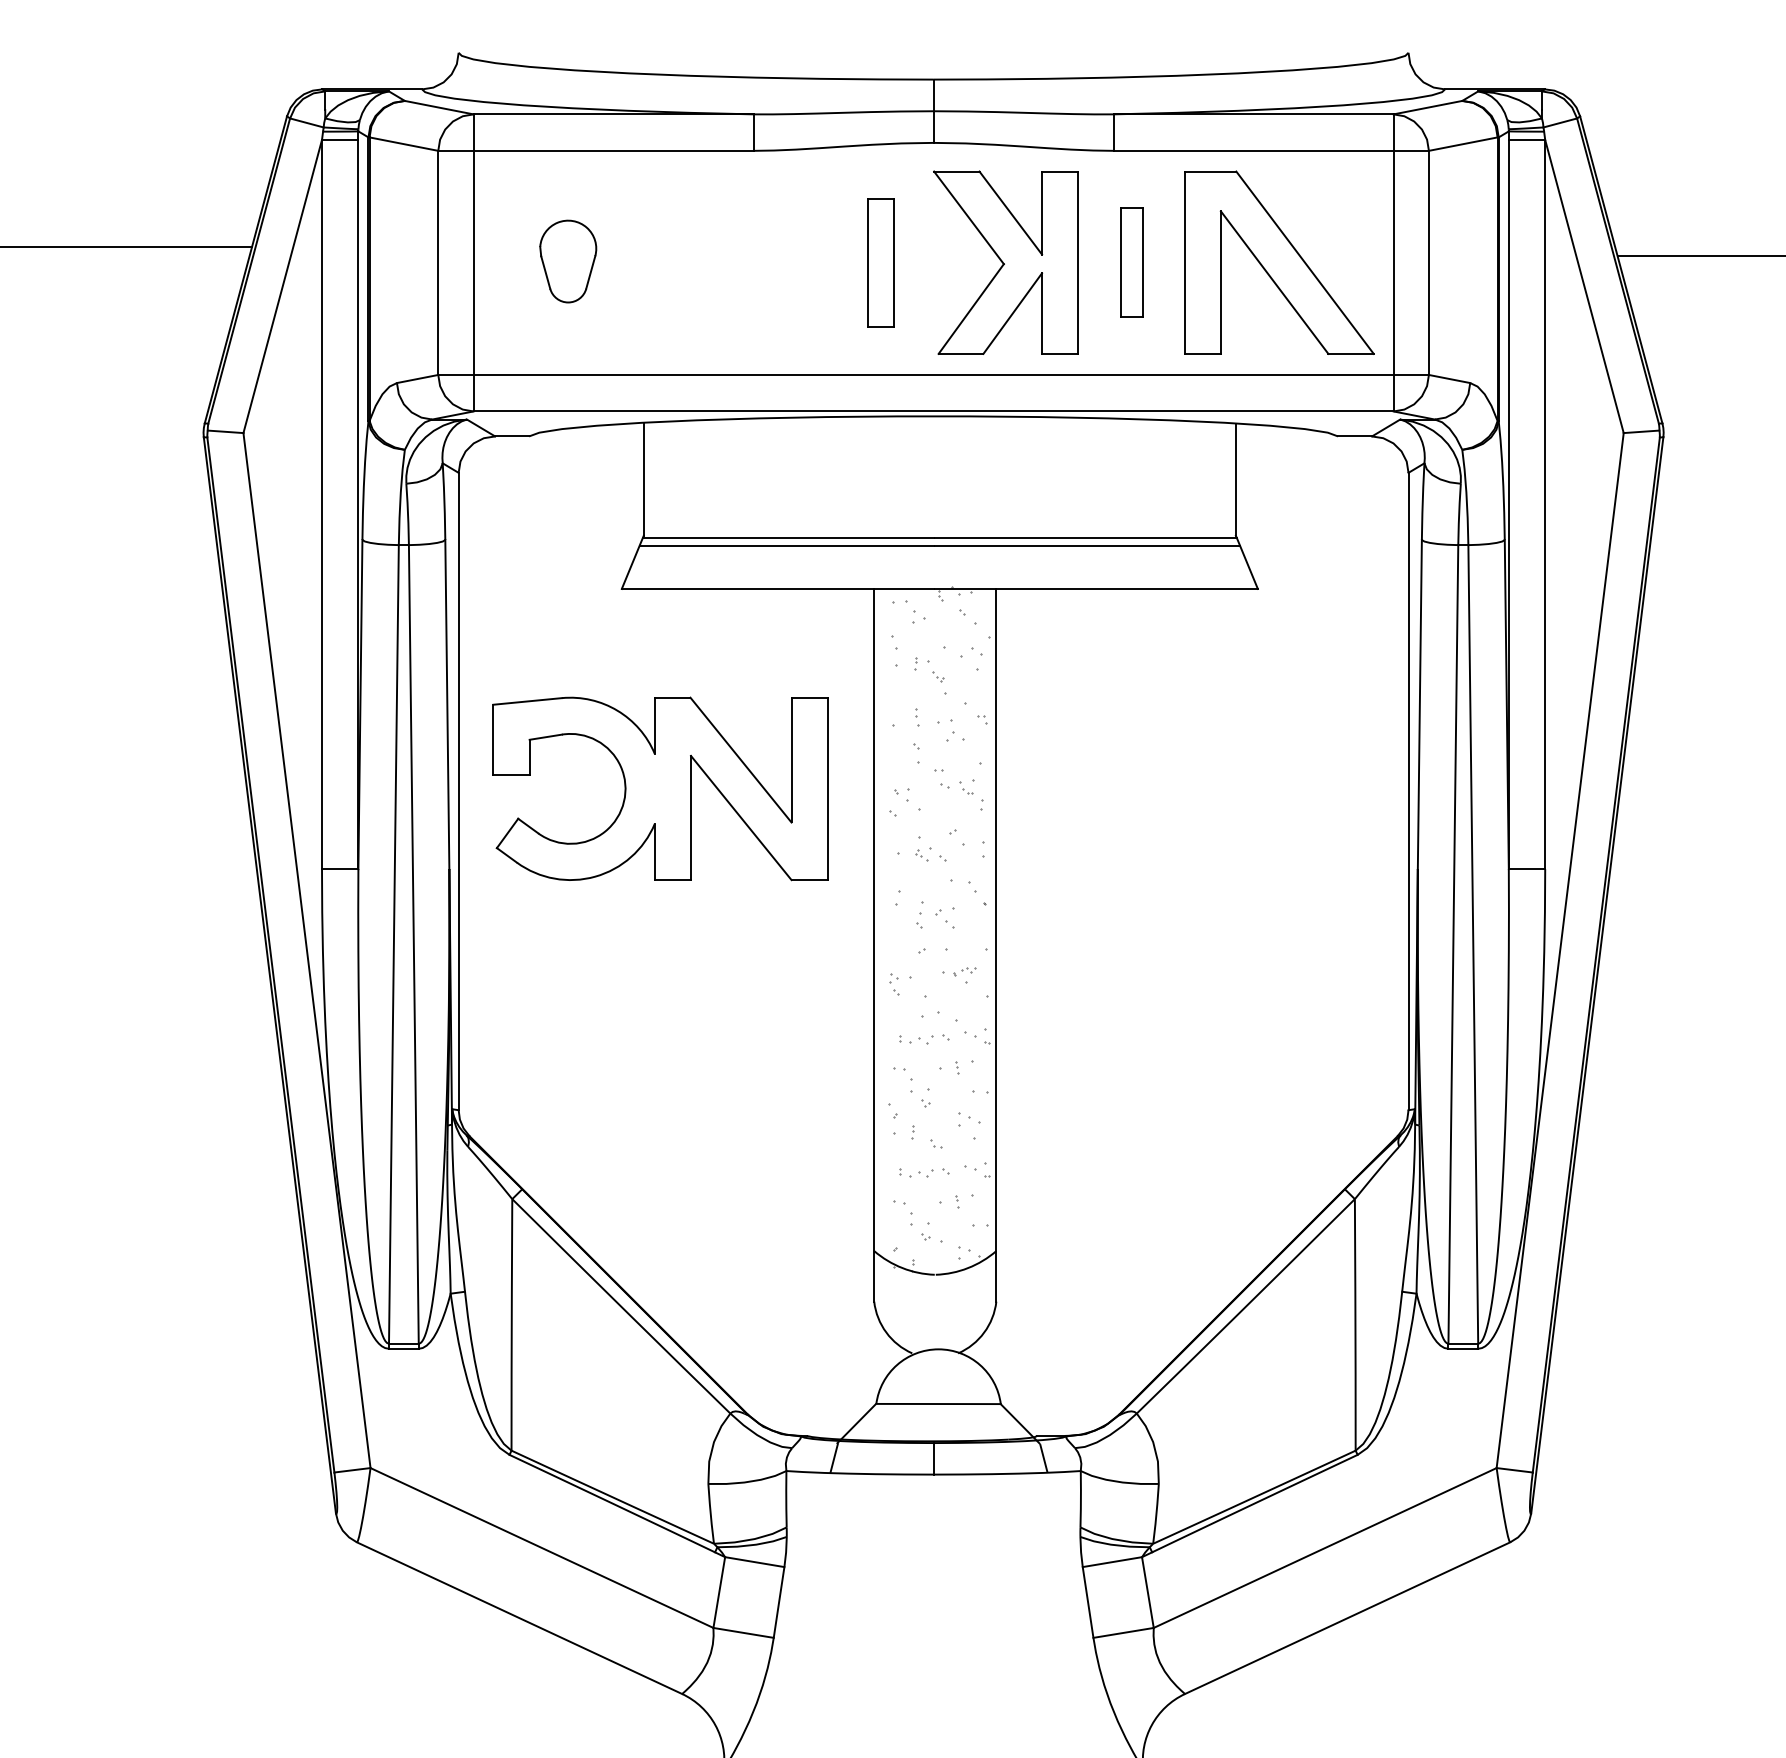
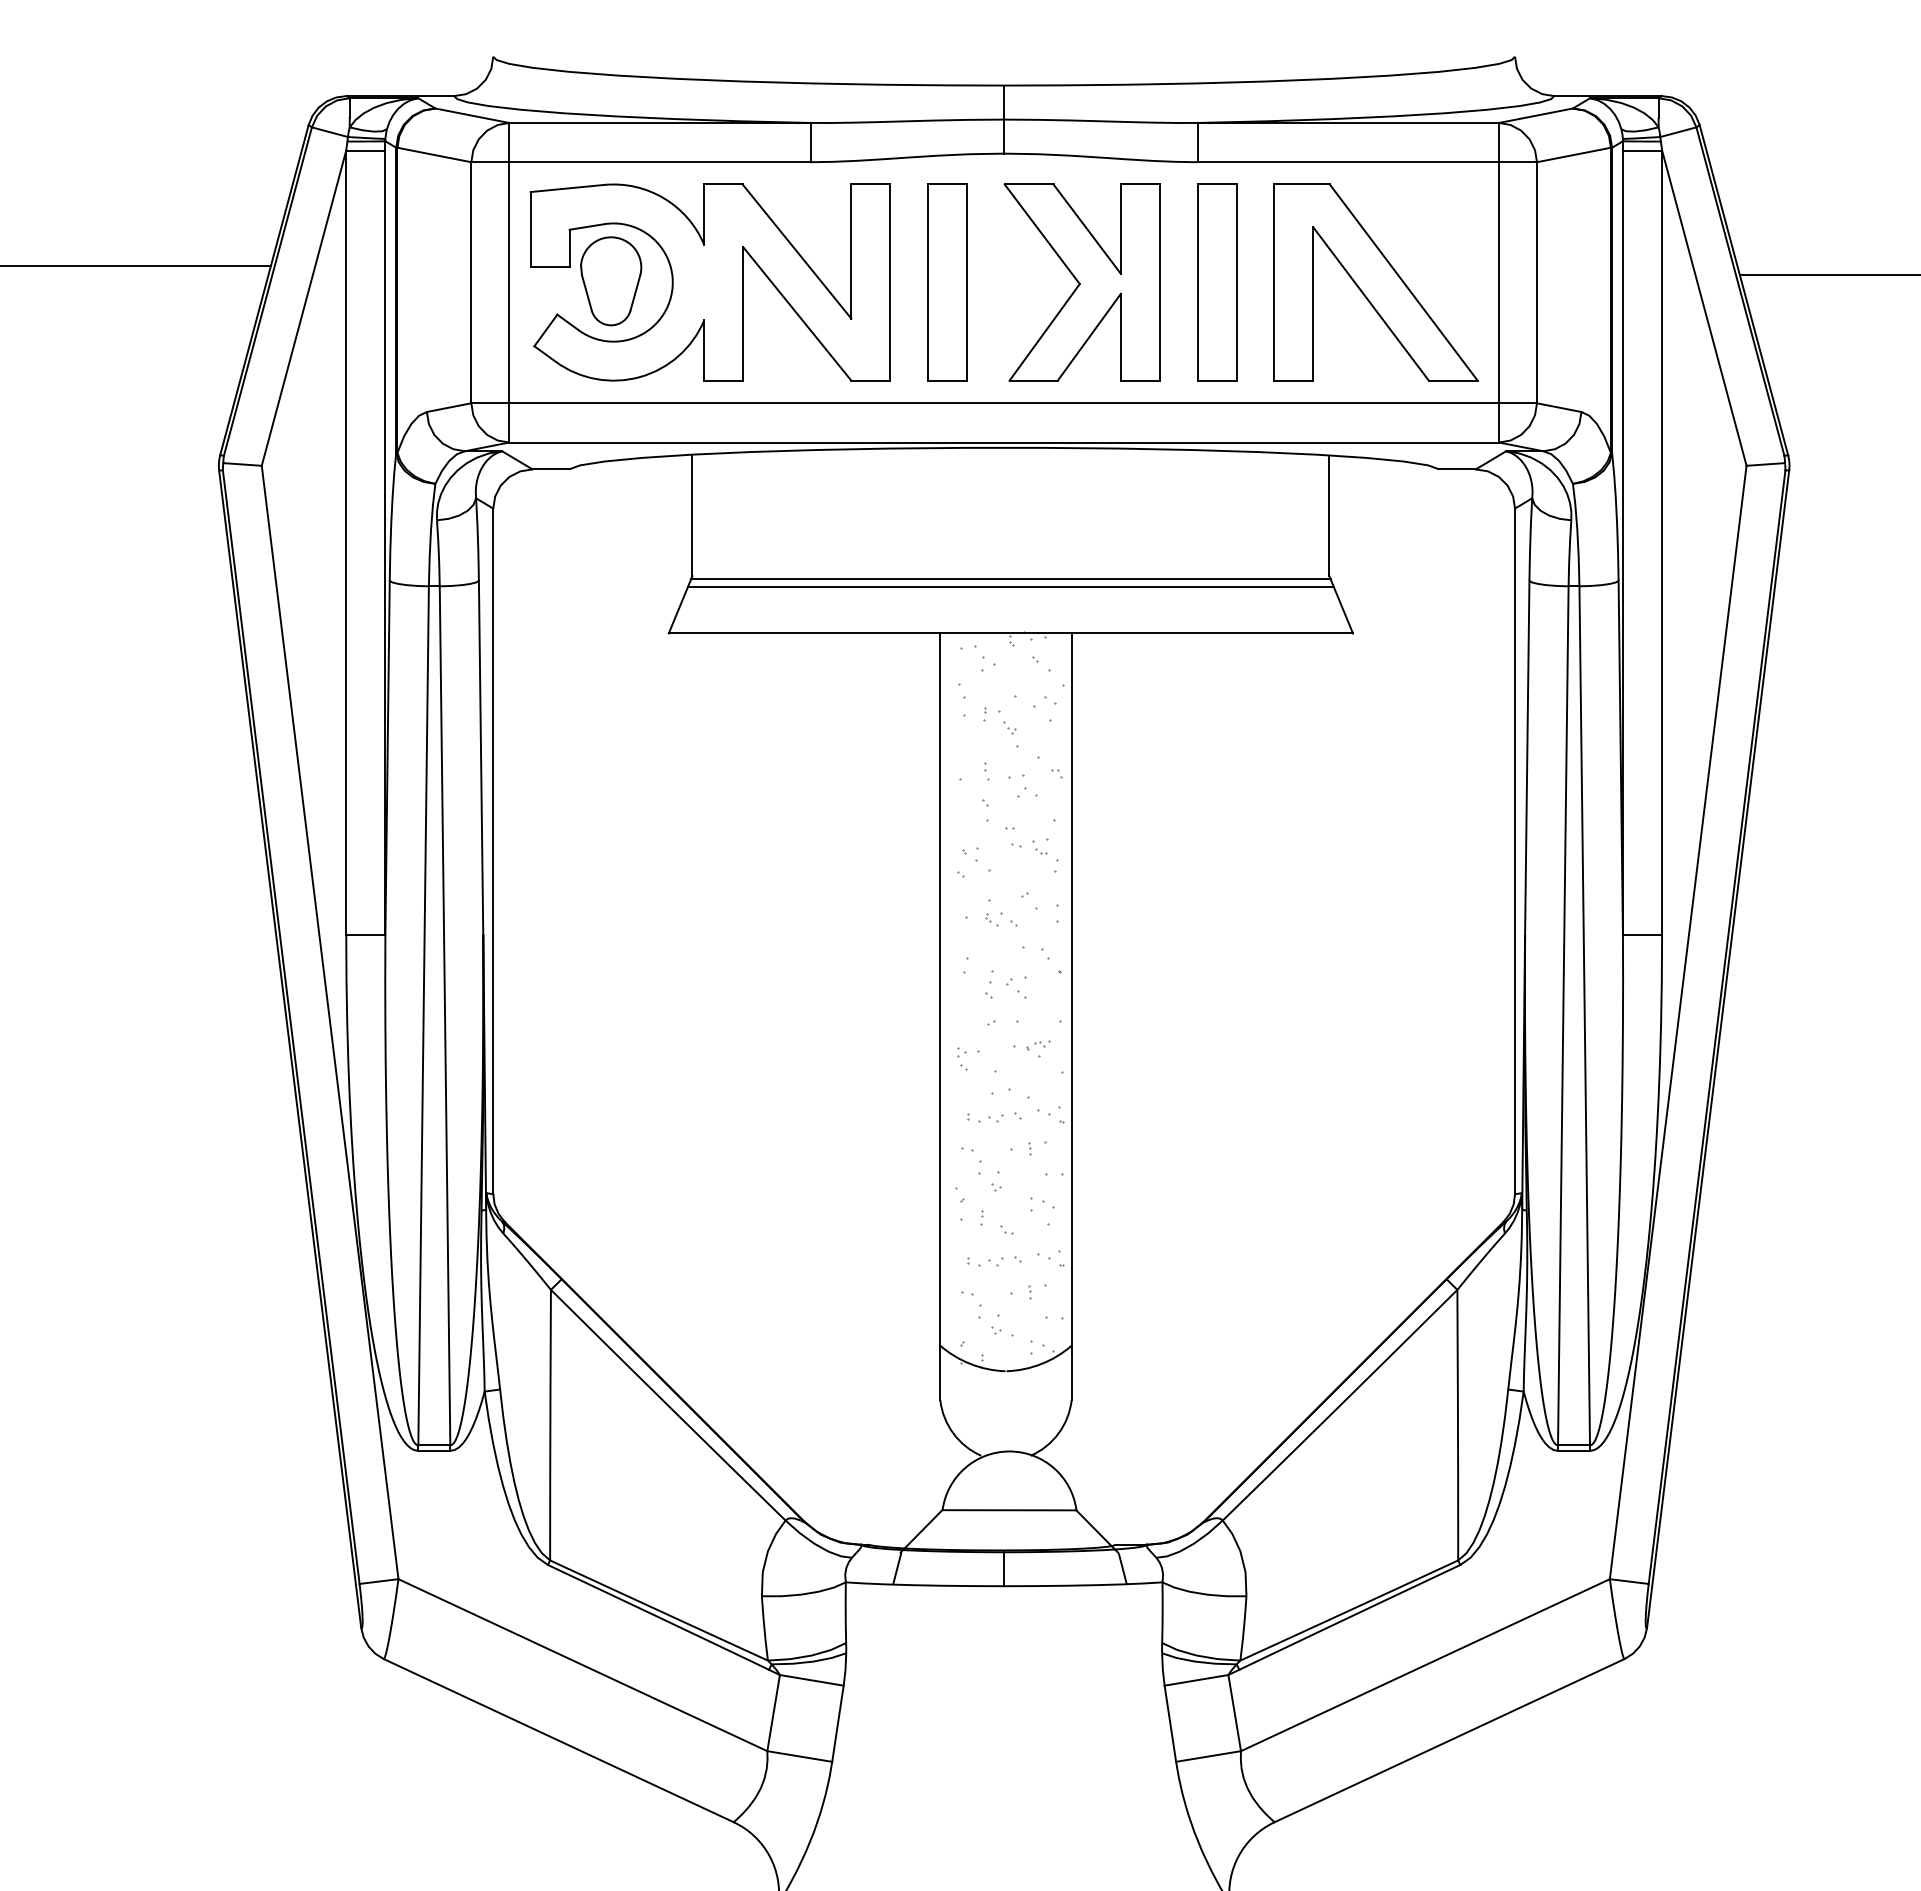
part: (880, 262) -> (947, 282), size x1.43
part: (1131, 262) -> (1217, 282), size x1.67
part: (659, 788) -> (709, 282), moved

